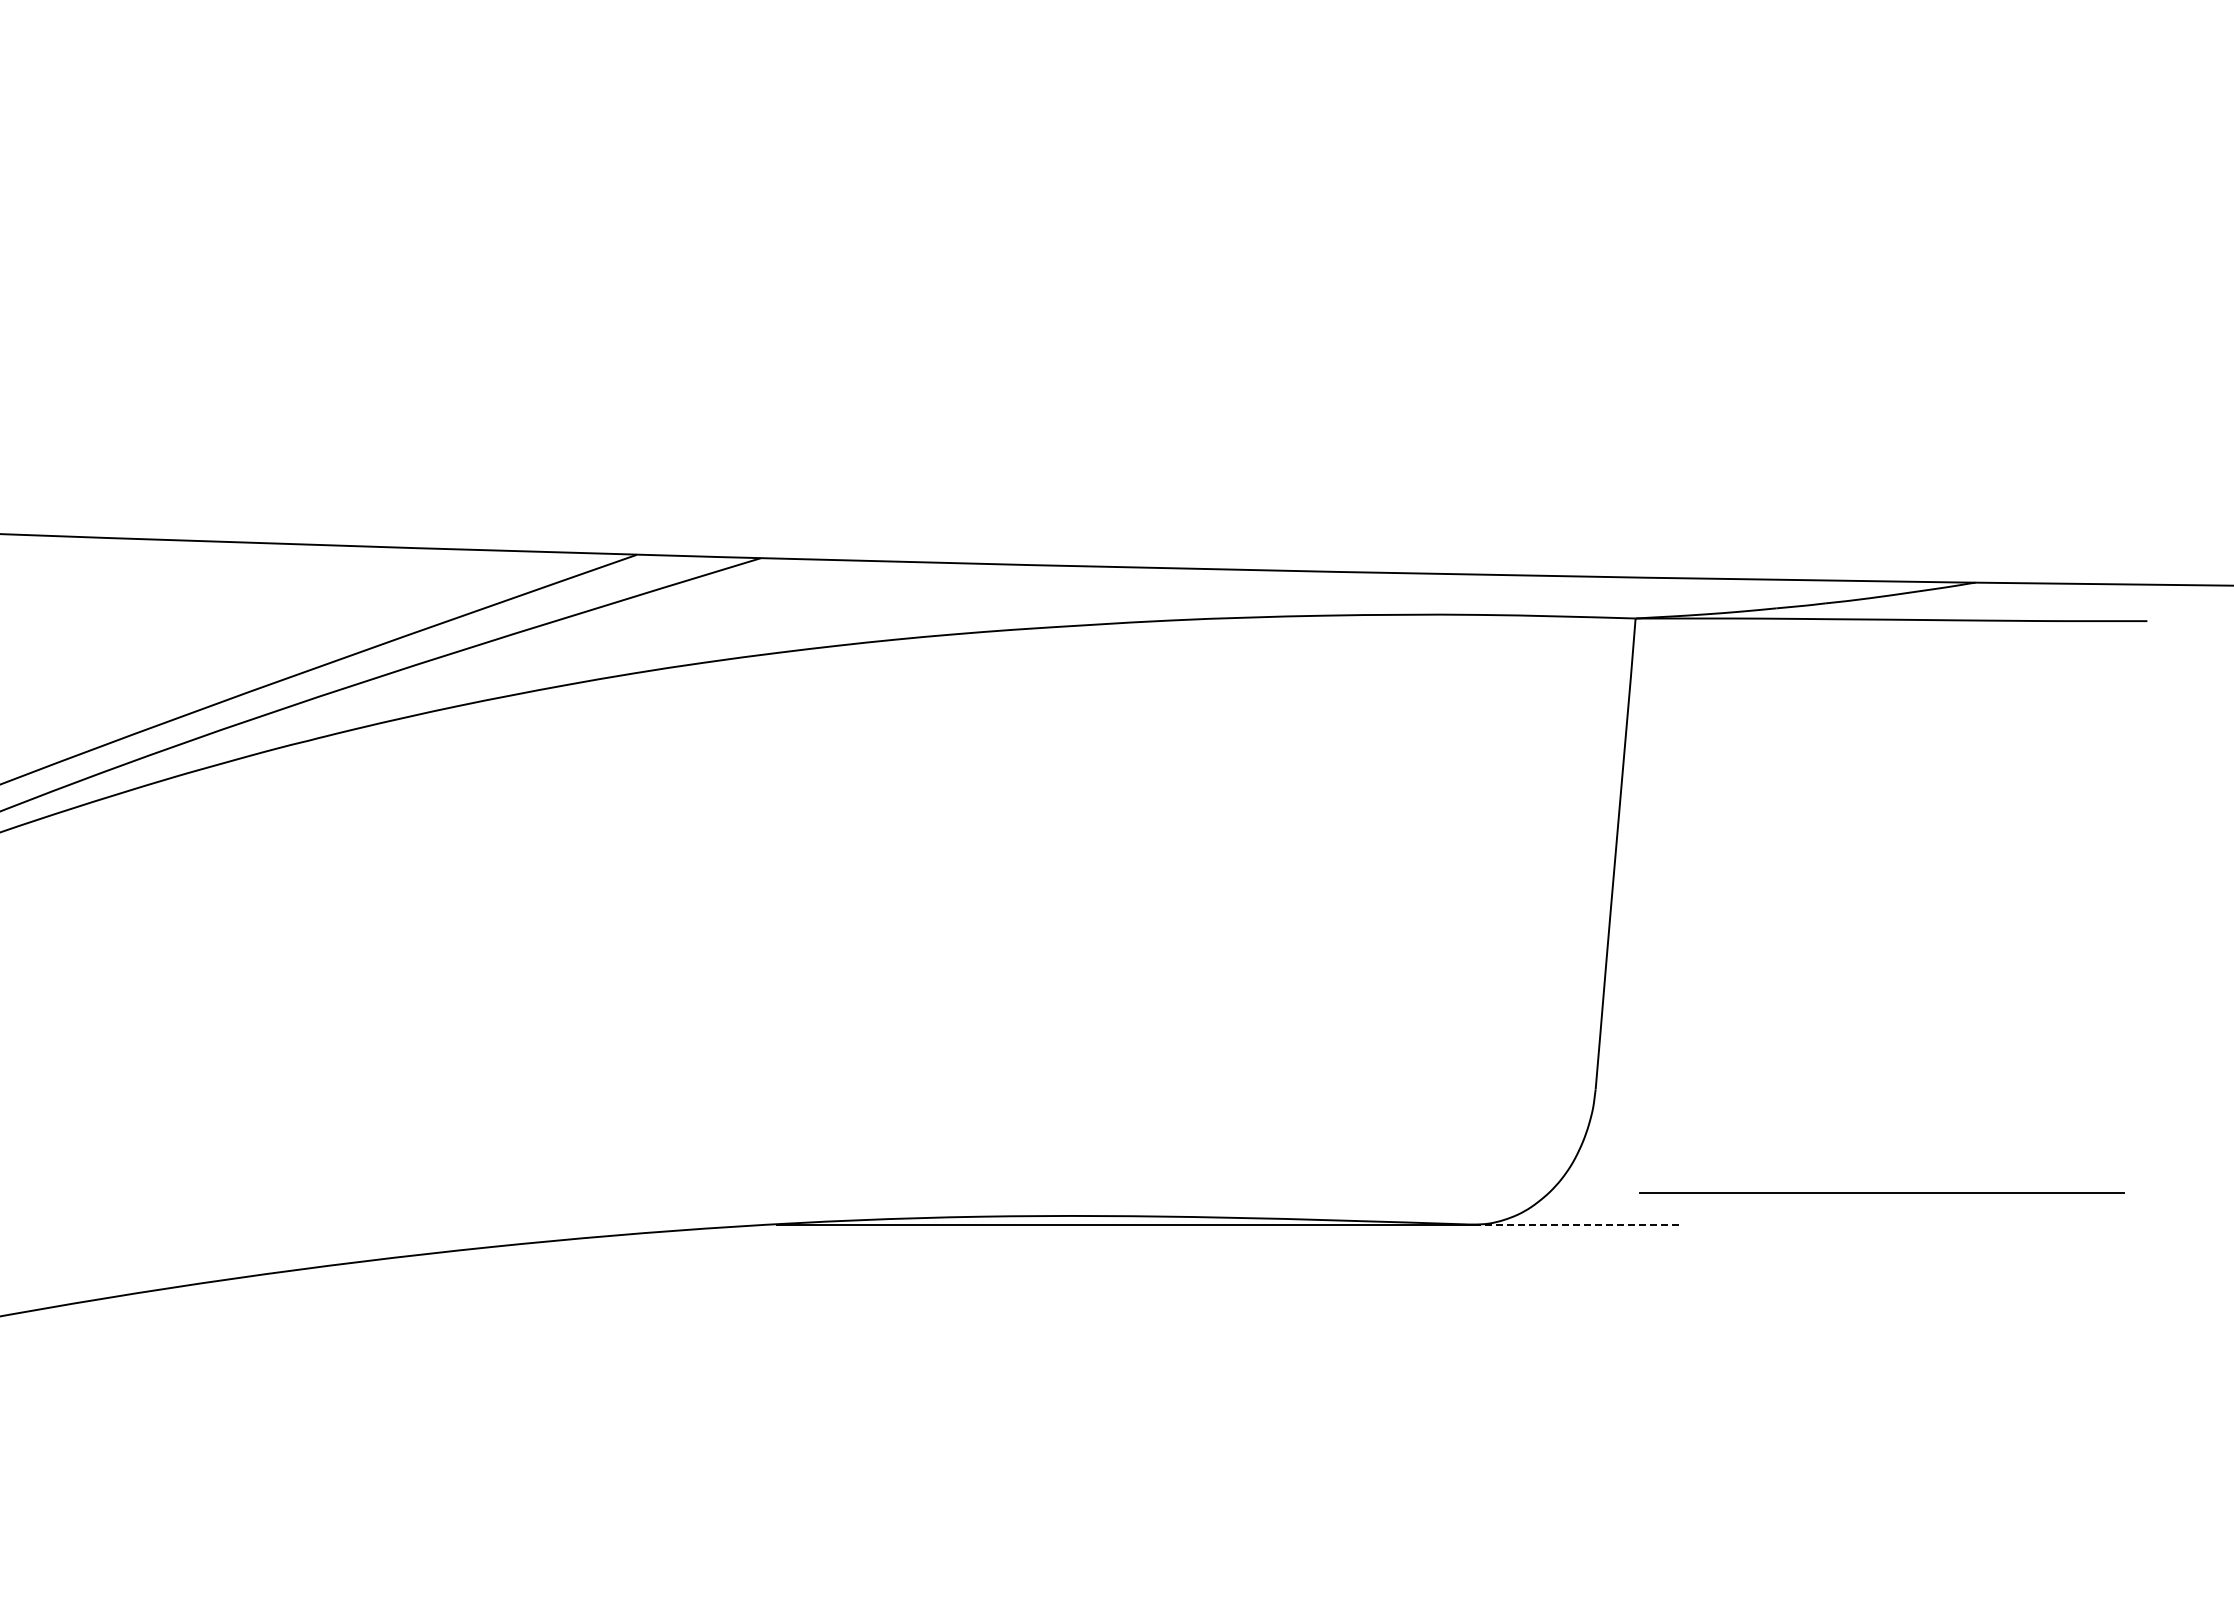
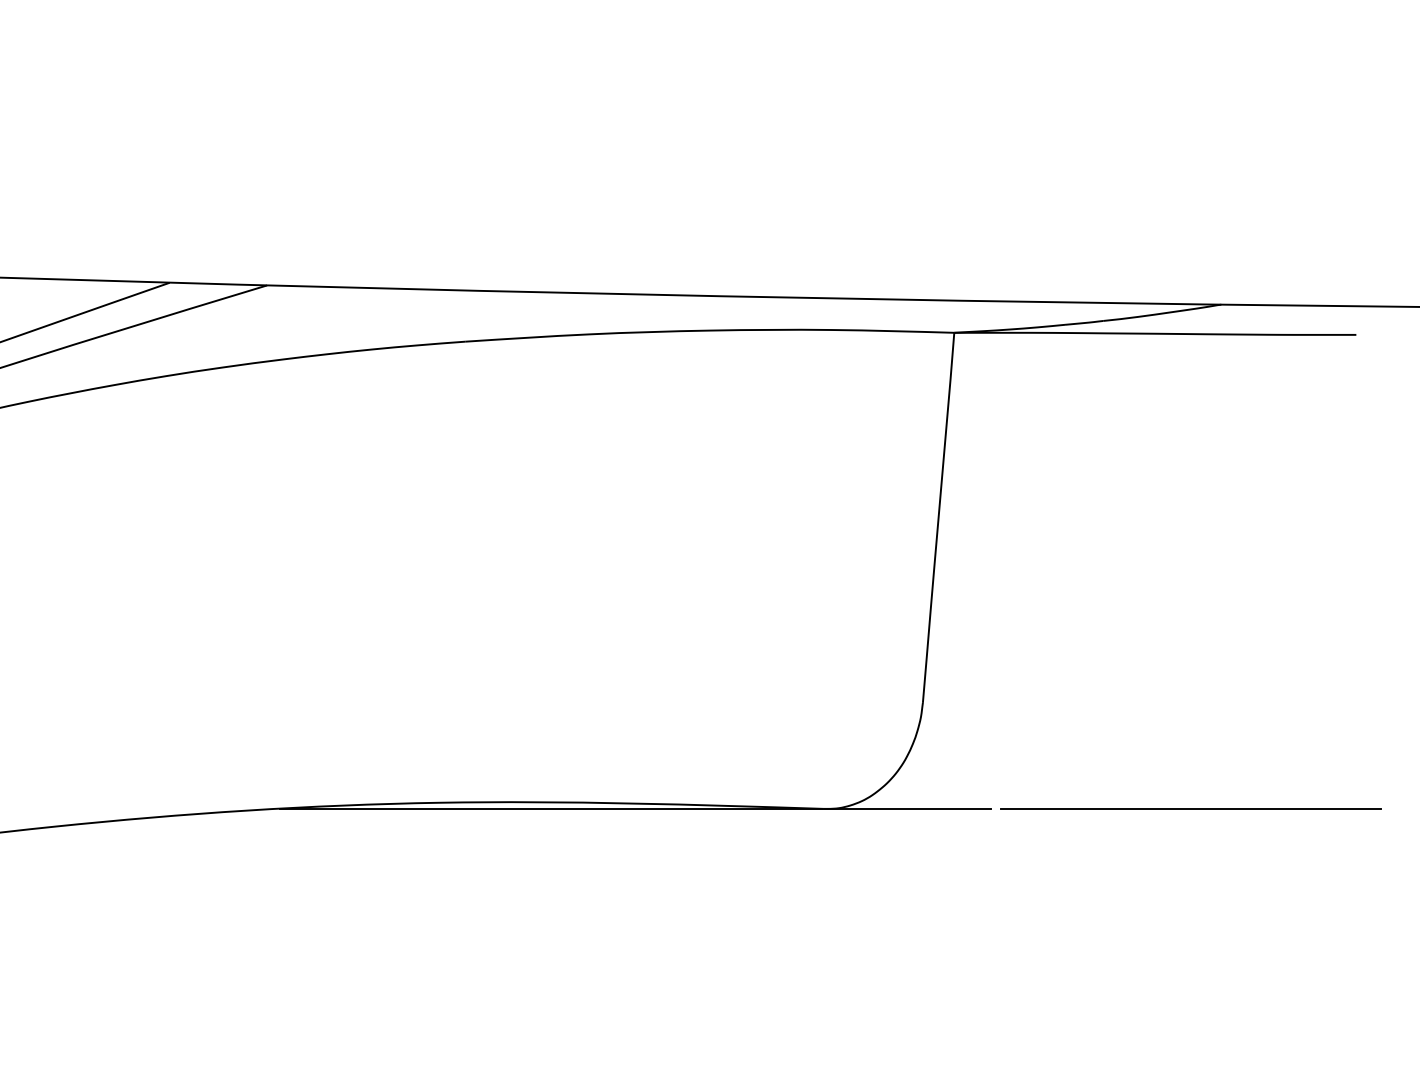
line: (1881, 1192) -> (1190, 808), moved
line: (1578, 1224) -> (909, 808), dashed -> solid

